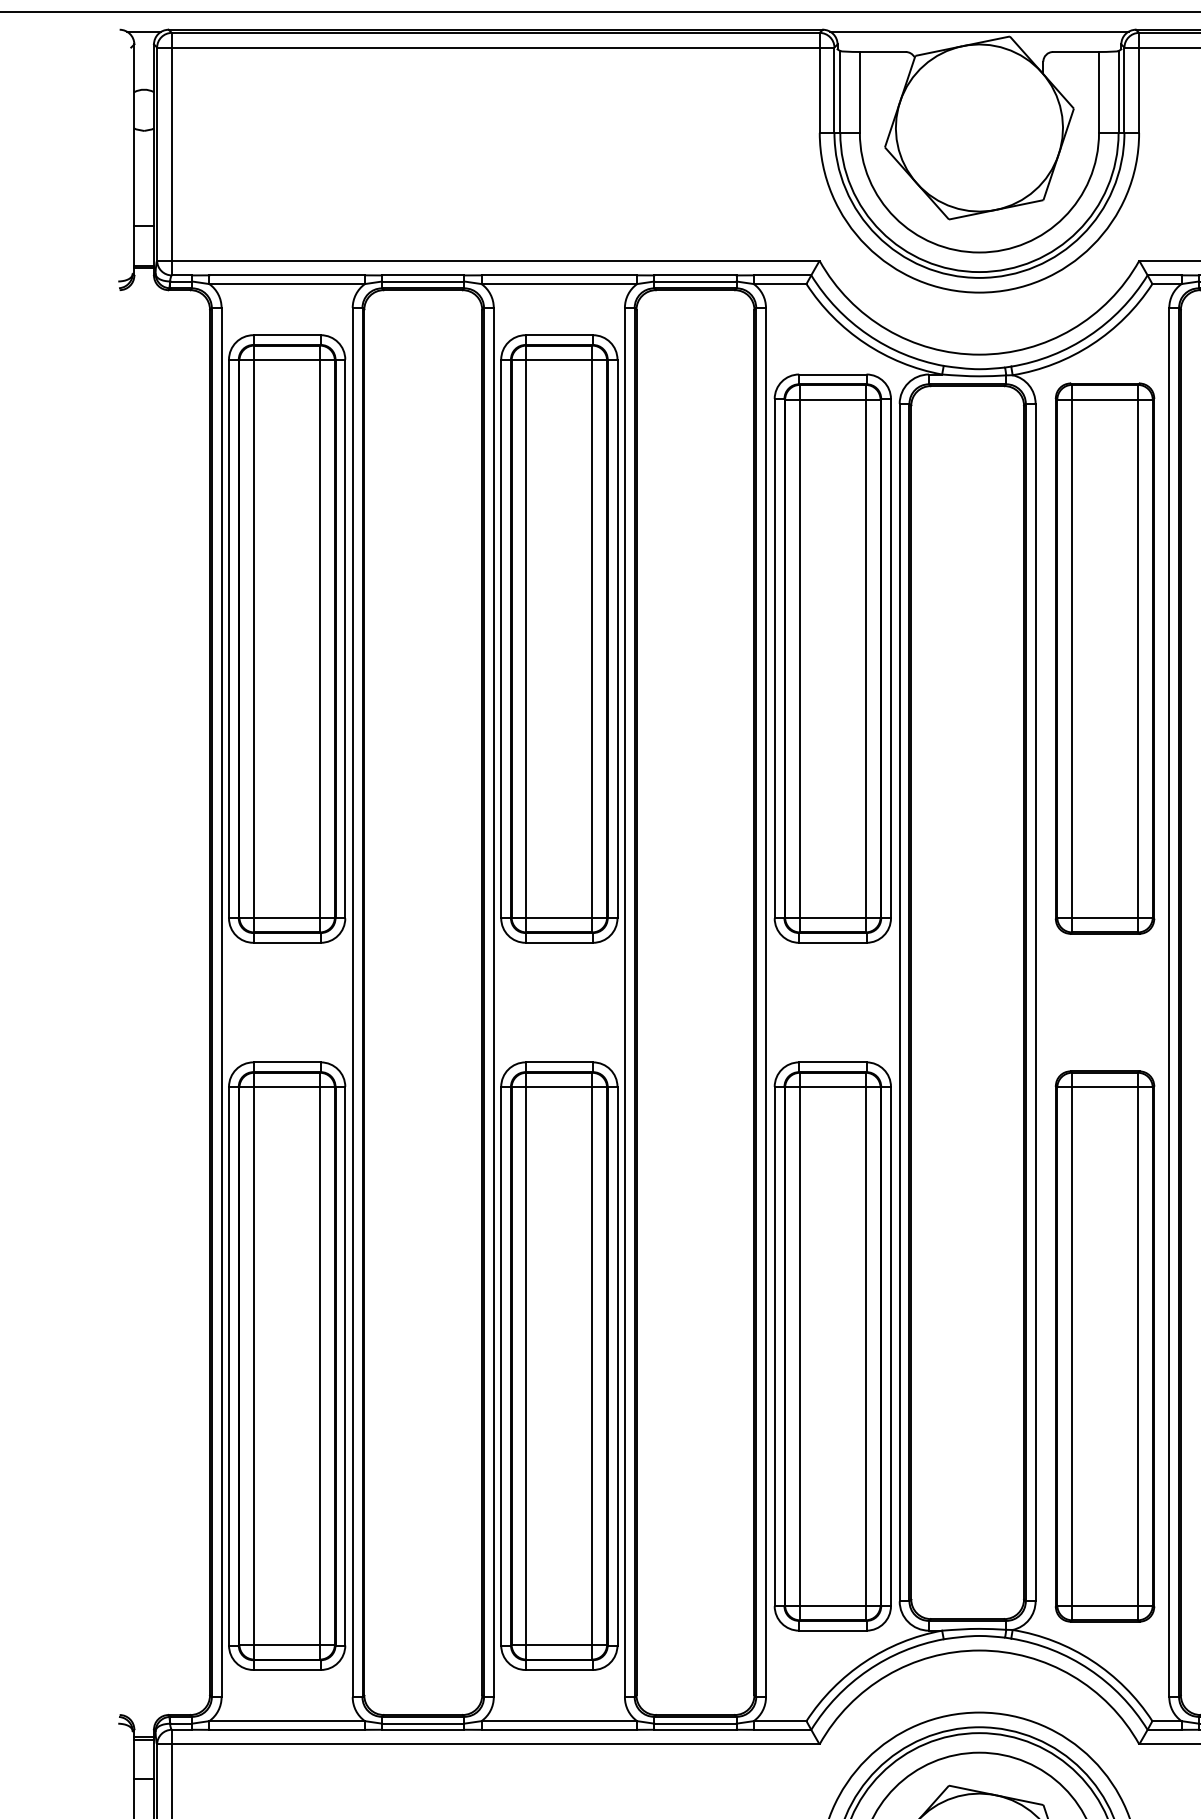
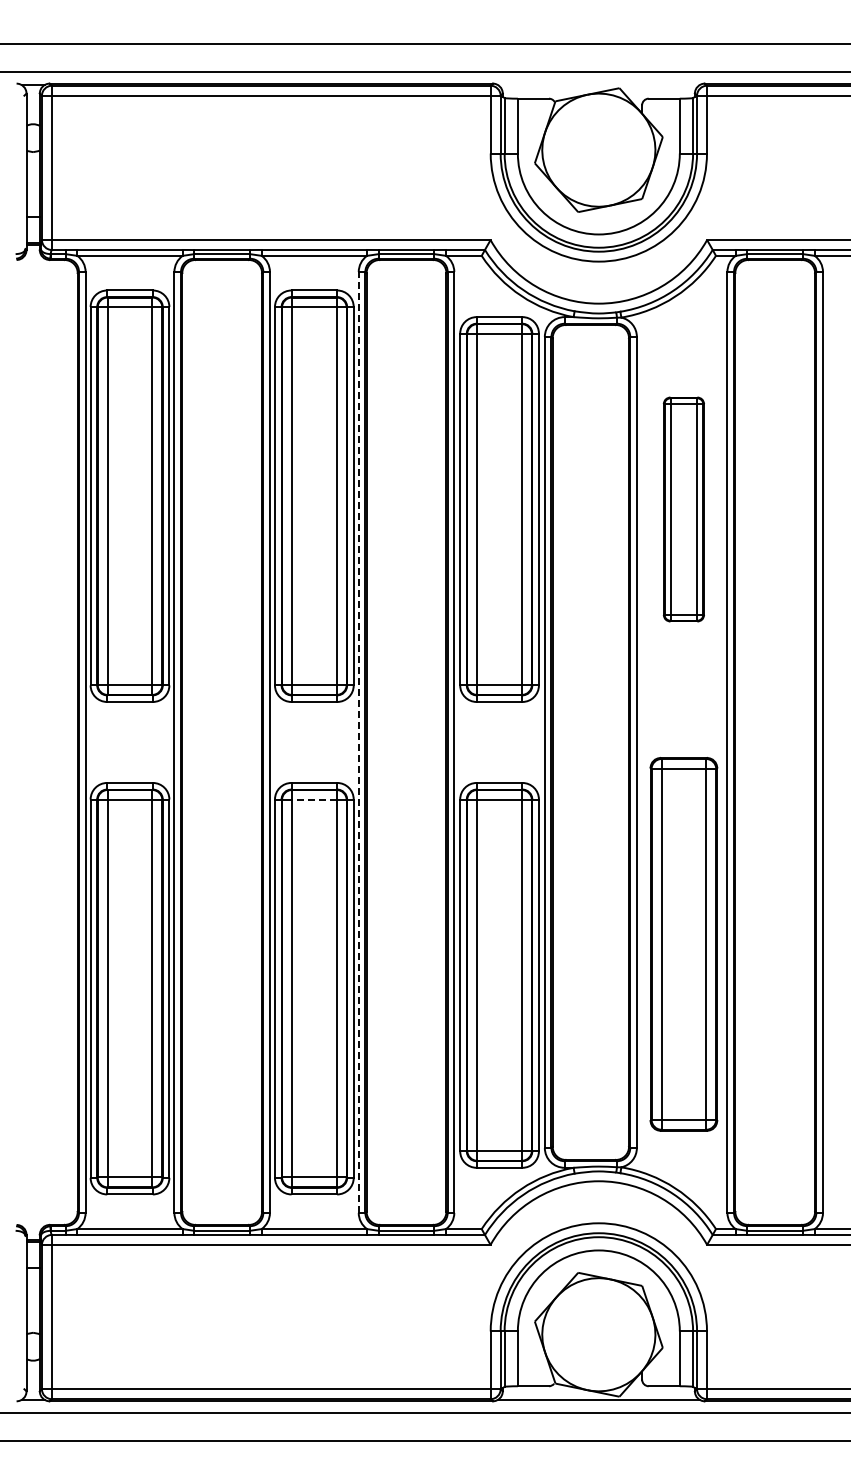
line: (978, 31) -> (598, 84), removed
part: (1104, 658) -> (683, 509), size x0.6
line: (624, 1001) -> (358, 741), solid -> dashed
line: (558, 1086) -> (313, 799), solid -> dashed
part: (1104, 1346) -> (683, 944), moved

